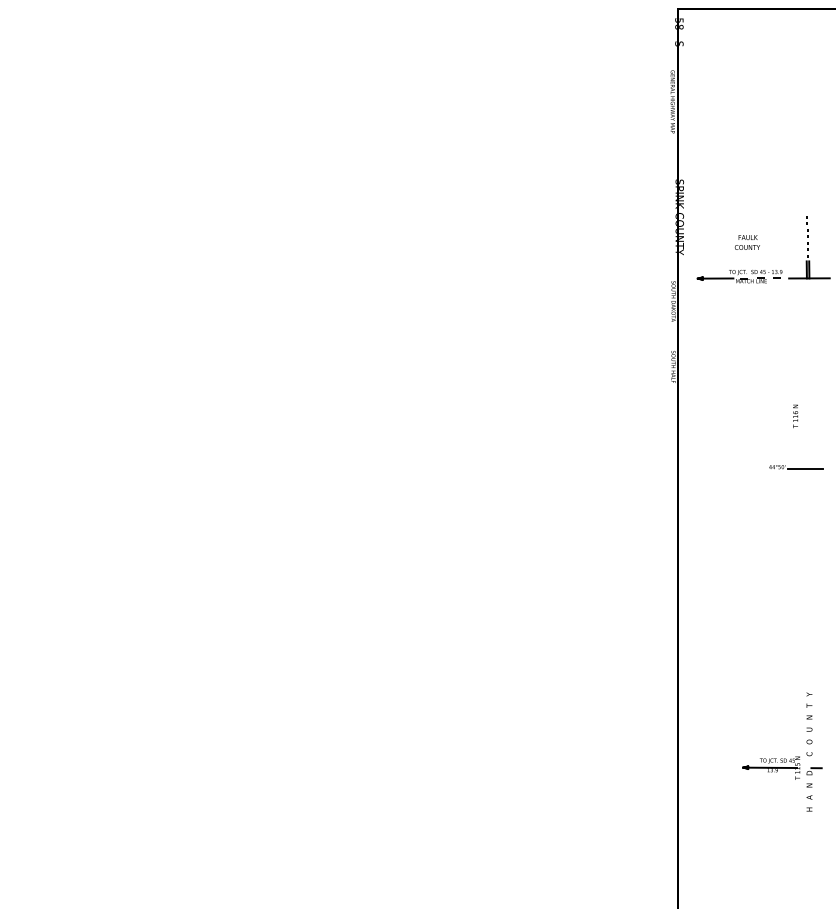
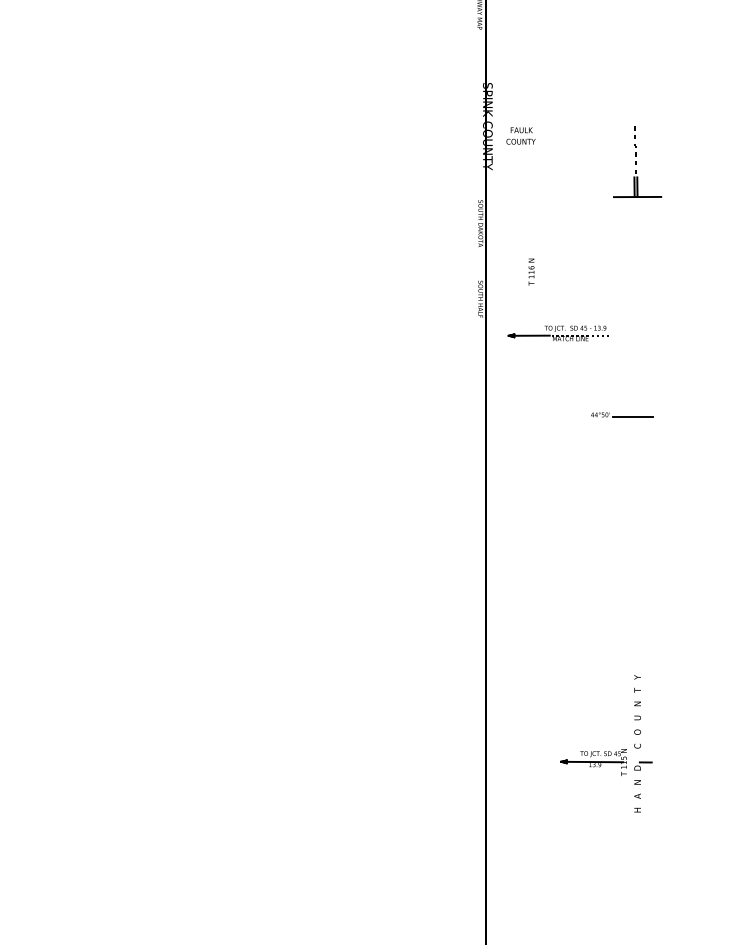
text: (746, 242) -> (519, 135), moved
part: (739, 276) -> (556, 333), moved
text: (795, 416) -> (531, 272), moved

